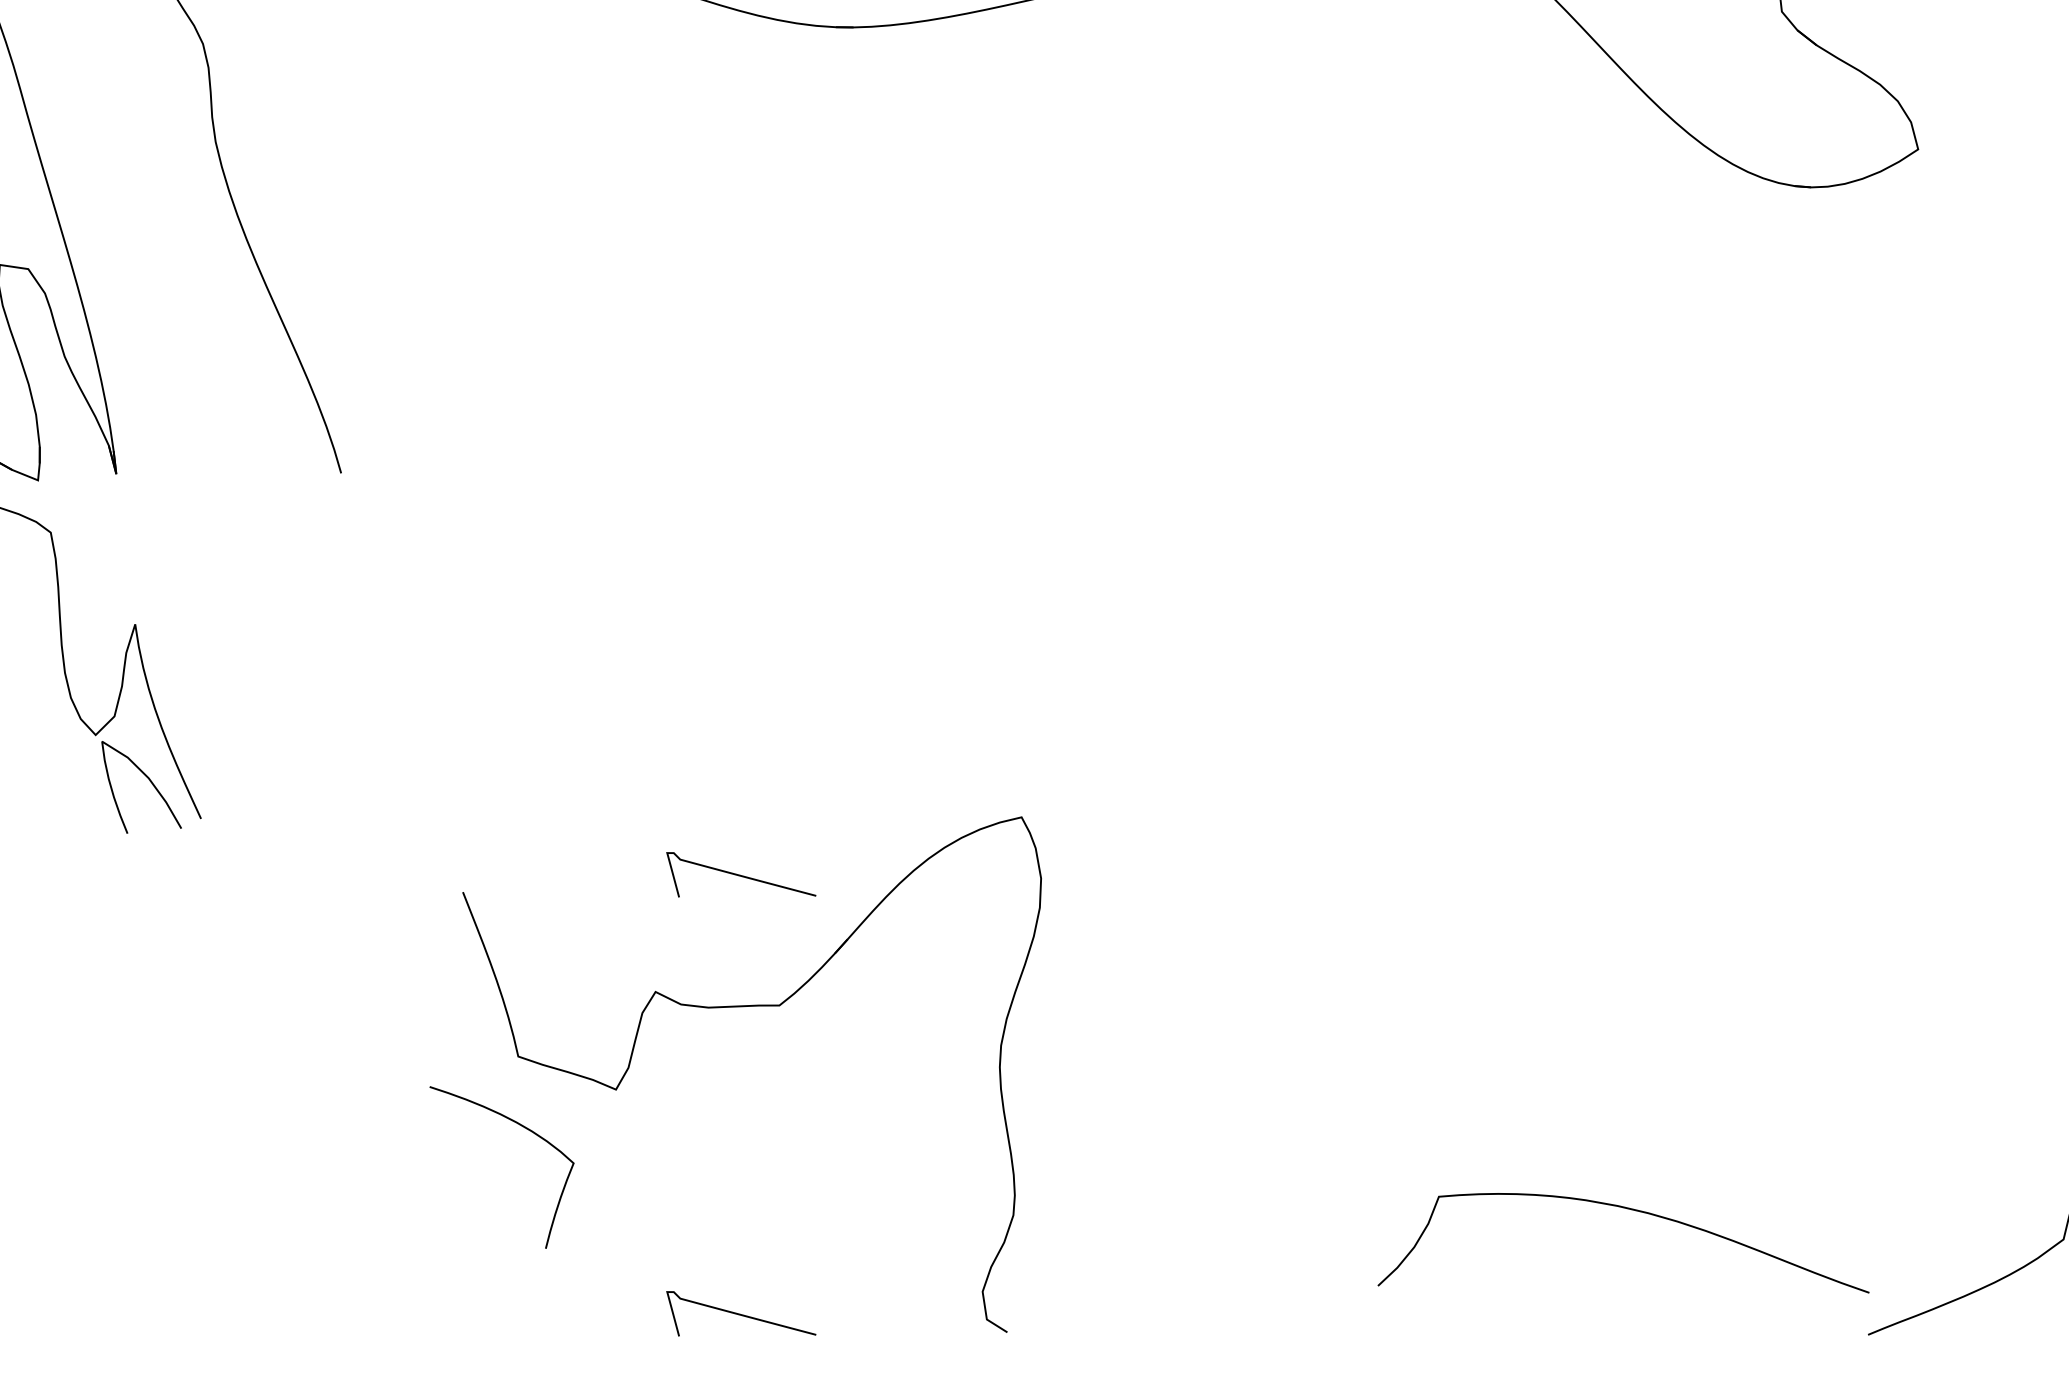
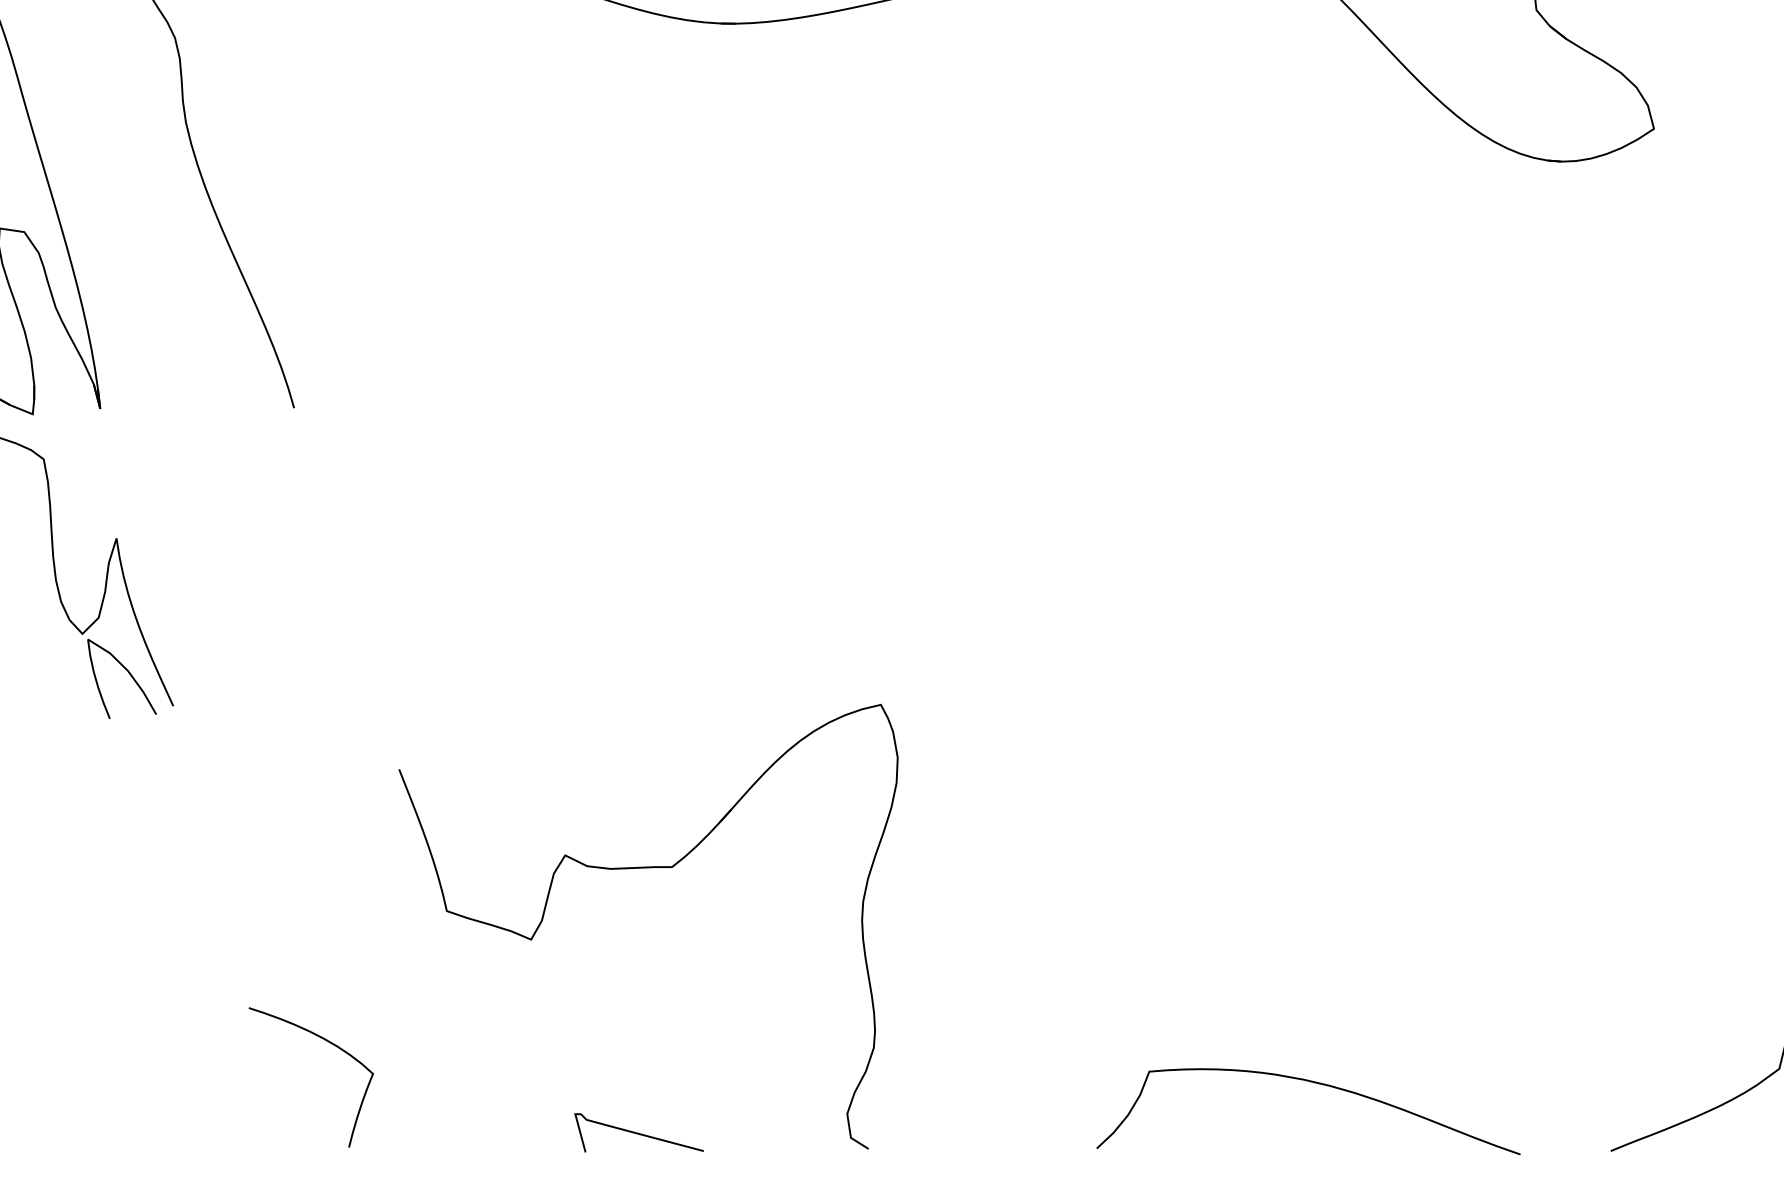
curve: (740, 874) -> (638, 754), removed
curve: (524, 1128) -> (330, 1043), moved
curve: (1631, 1210) -> (1315, 1083), moved

